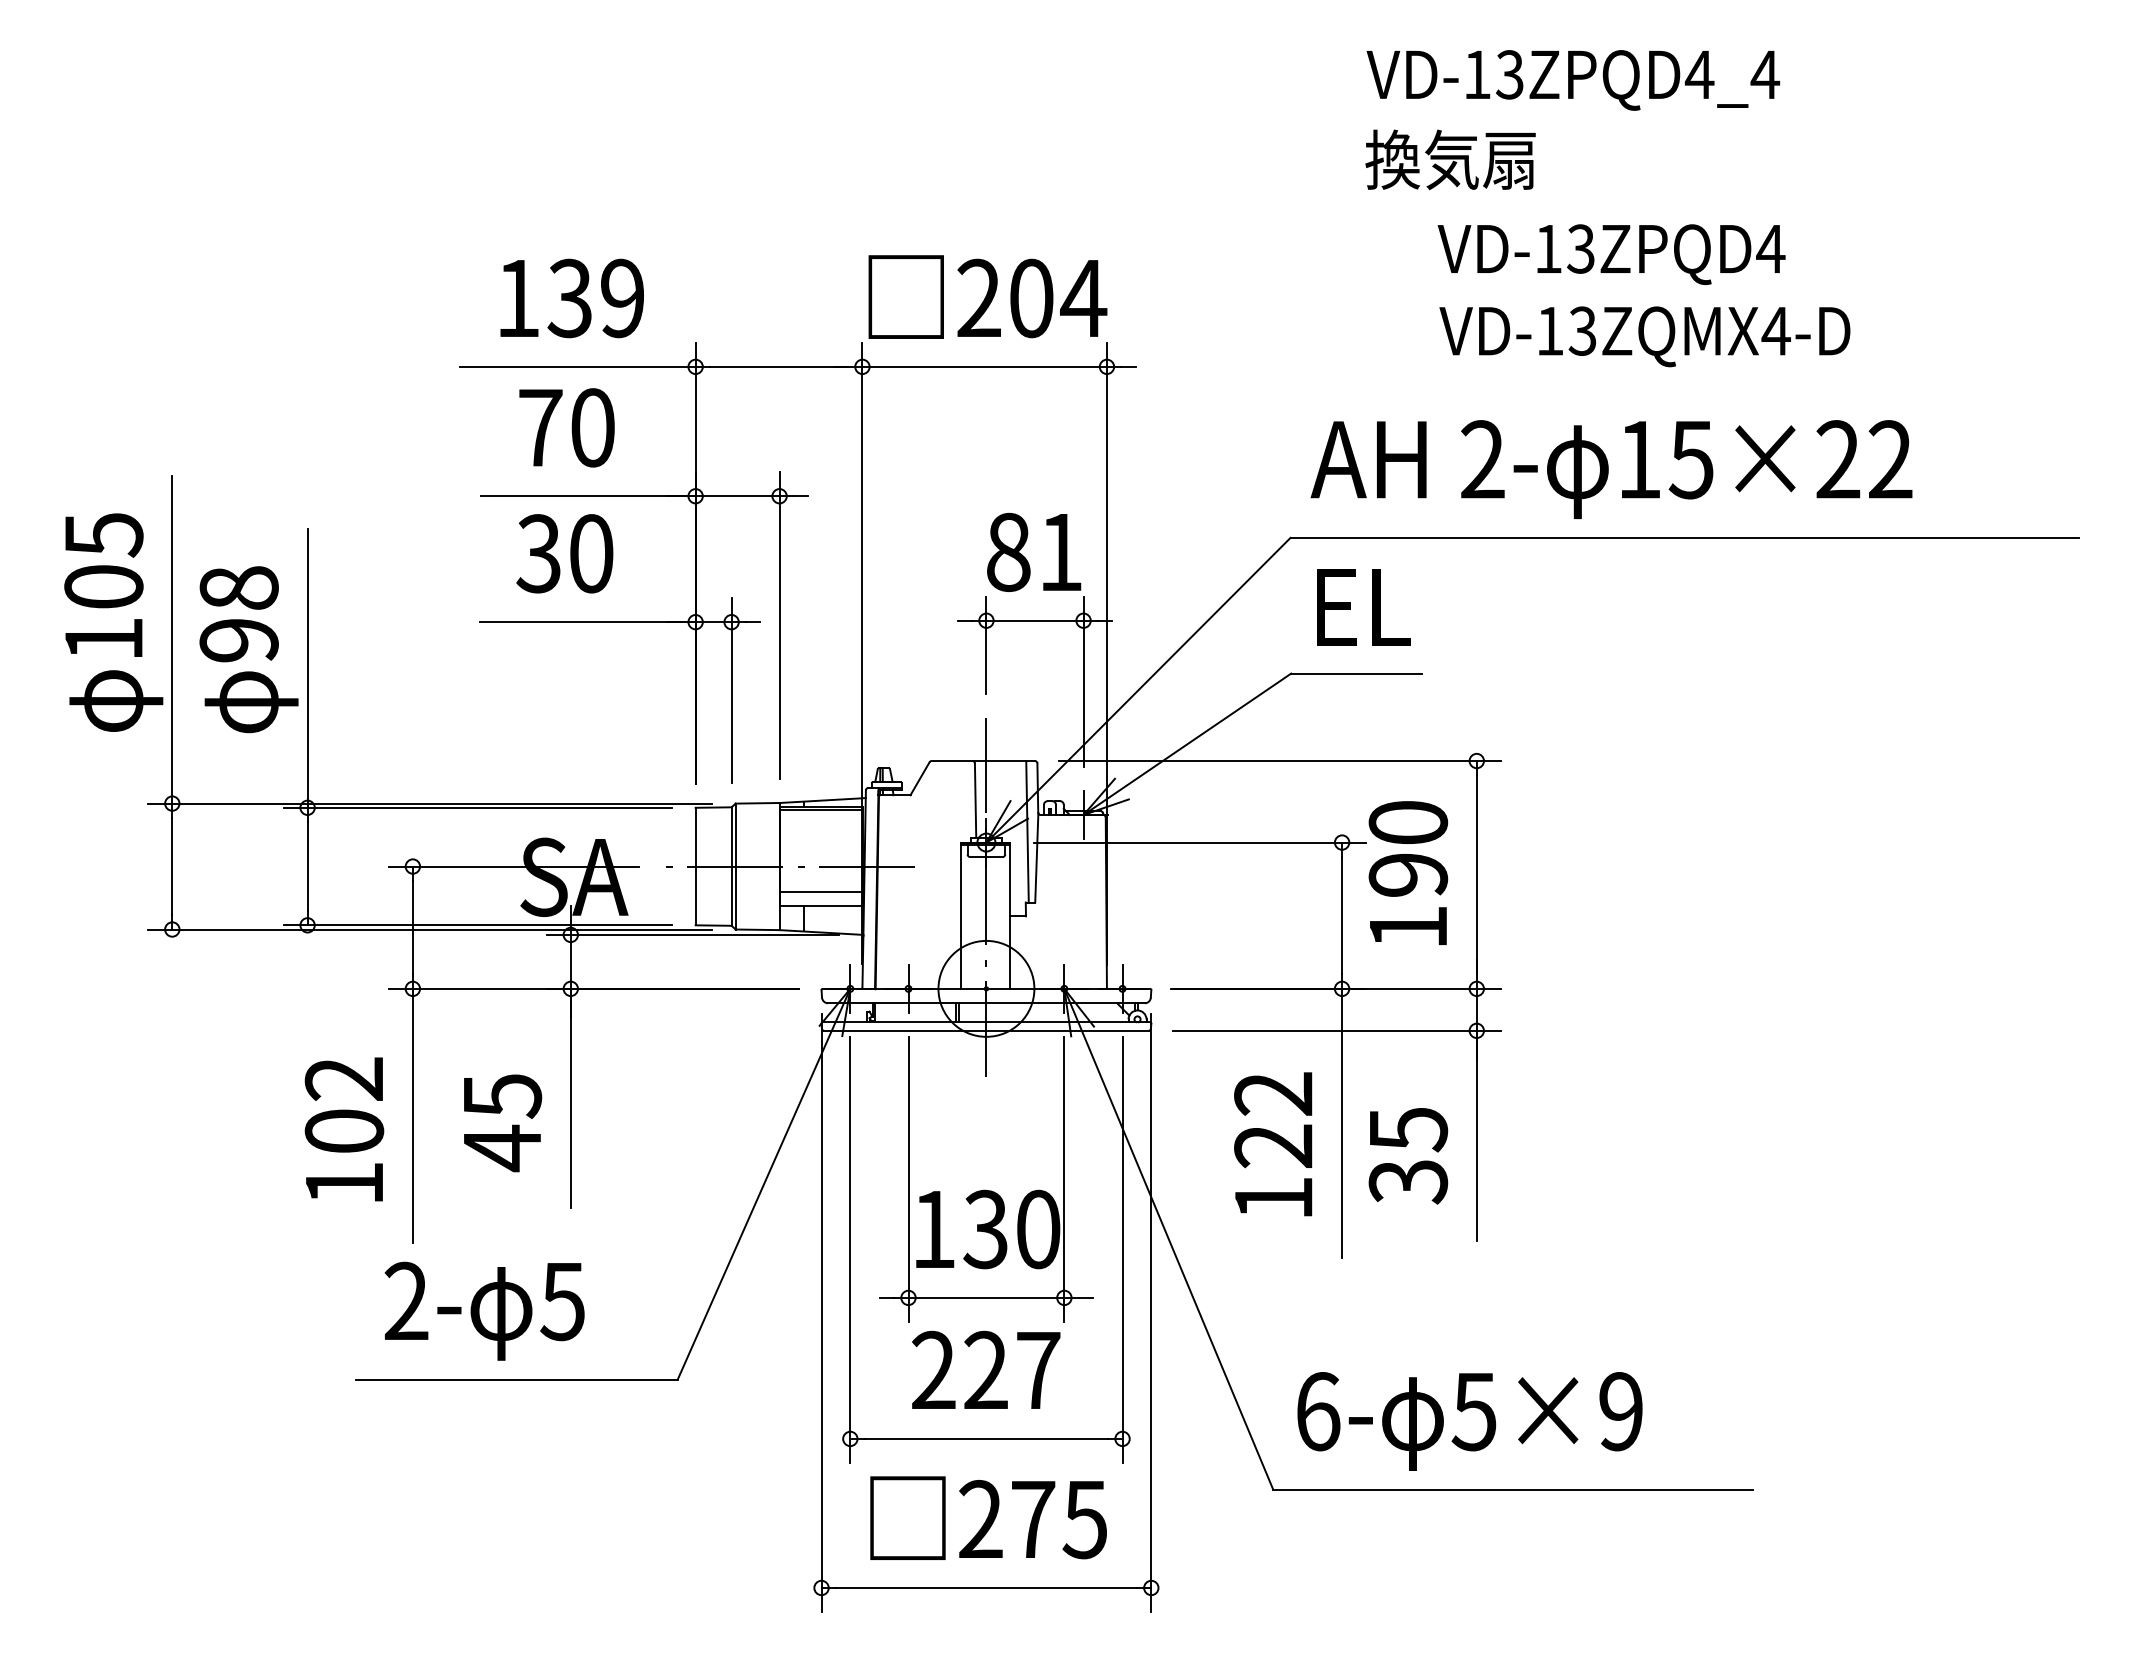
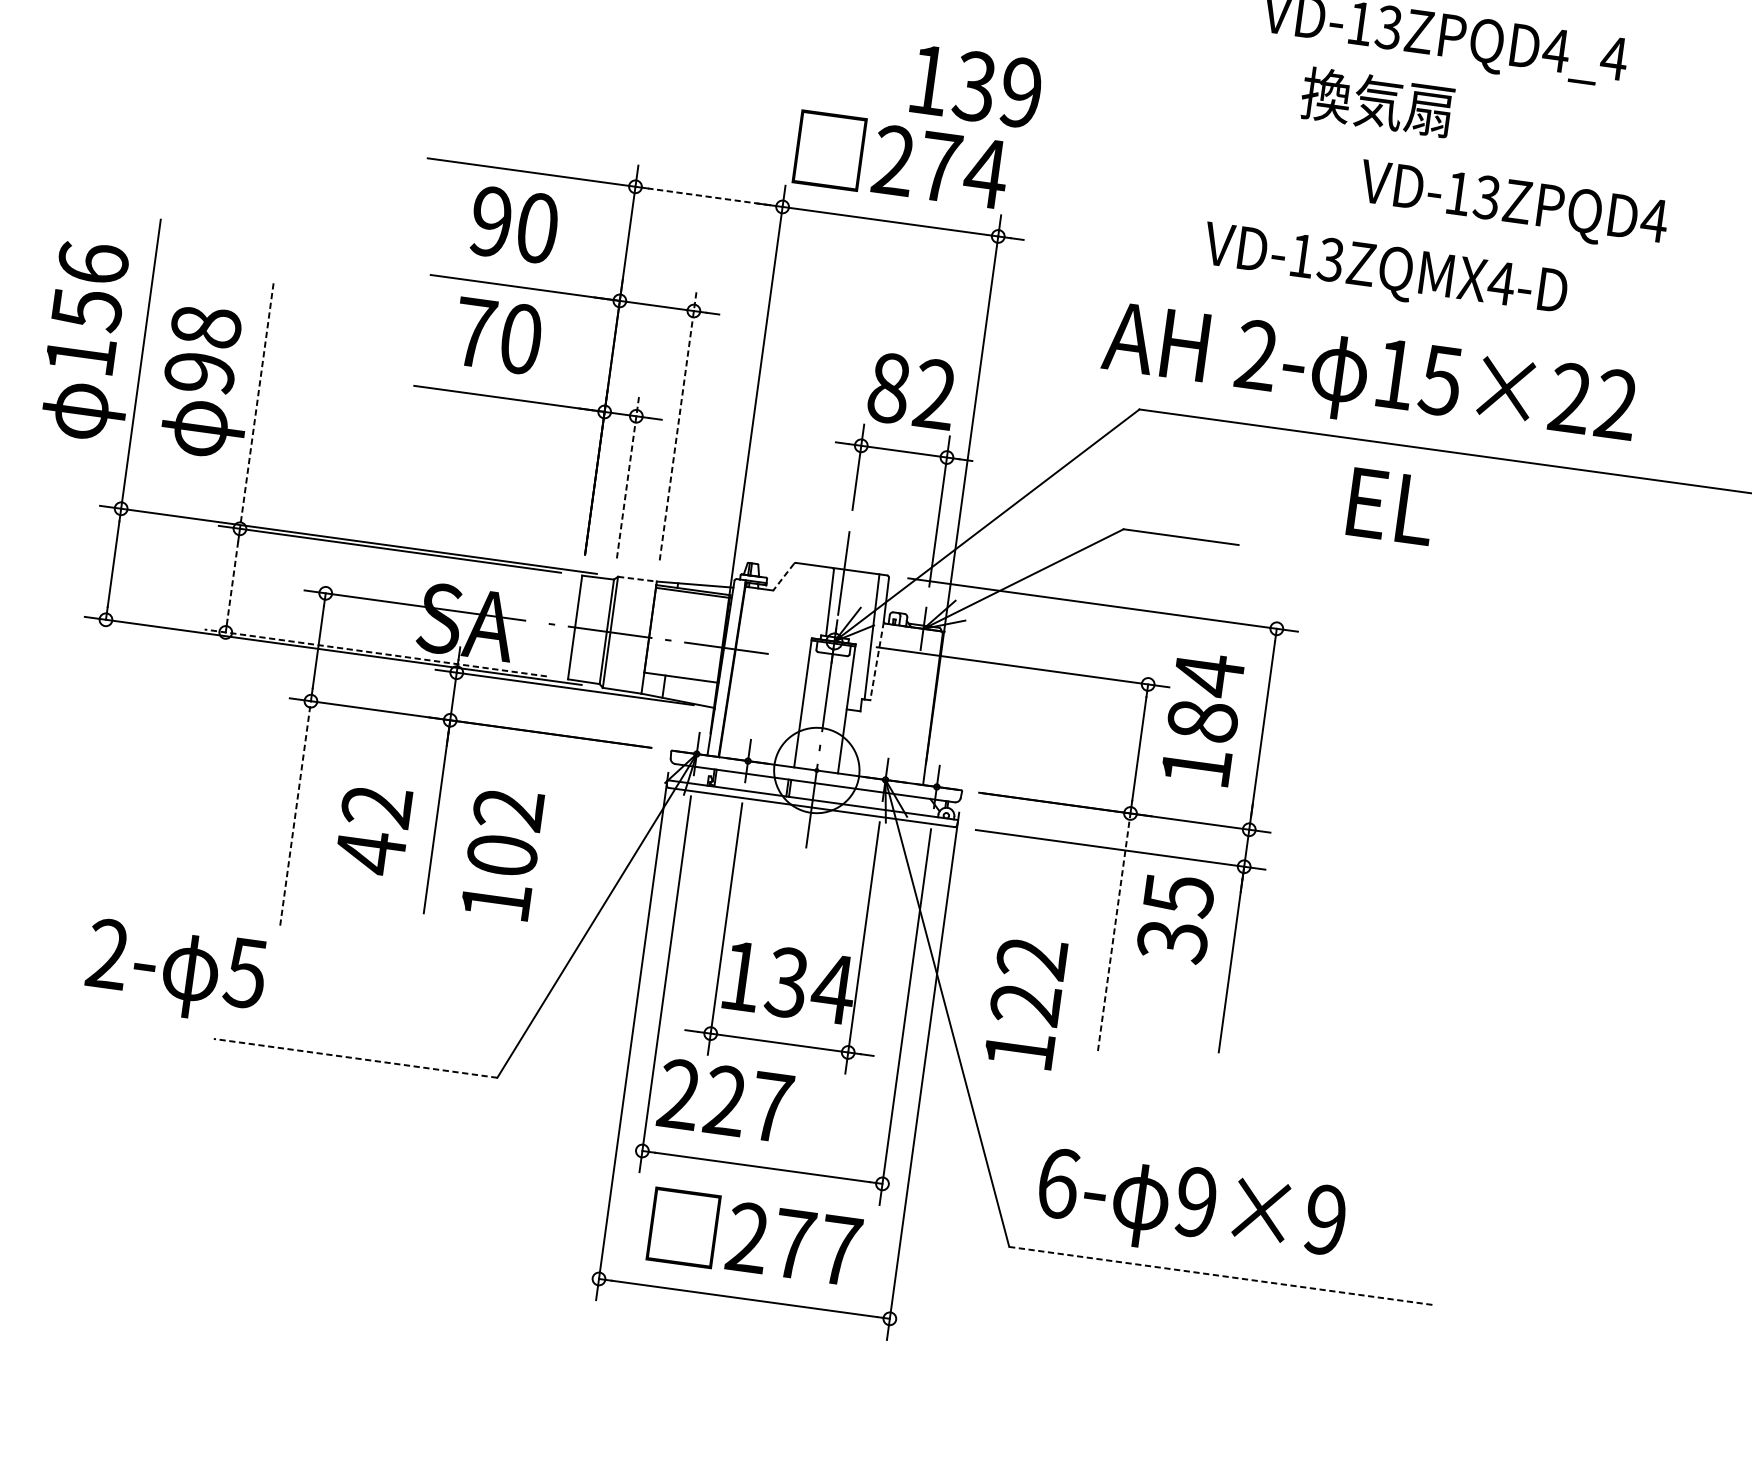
text: (1450, 159) -> (1377, 102), moved
text: (1611, 254) -> (1513, 206), moved
text: (571, 298) -> (976, 86), moved
text: (1031, 298) -> (939, 167), 204 -> 274
text: (1644, 336) -> (1384, 272), moved
line: (778, 366) -> (708, 196), solid -> dashed
text: (540, 427) -> (491, 221), 70 -> 90
text: (1611, 469) -> (1369, 379), moved
text: (1060, 551) -> (934, 393), 81 -> 82
text: (538, 553) -> (474, 332), 30 -> 70
text: (103, 561) -> (89, 286), 105 -> 156
text: (1363, 607) -> (1391, 506), moved
line: (779, 625) -> (678, 425), solid -> dashed
line: (307, 669) -> (256, 406), solid -> dashed
line: (731, 690) -> (628, 476), solid -> dashed
line: (919, 779) -> (783, 577), solid -> dashed
line: (757, 803) -> (637, 579), solid -> dashed
text: (1408, 847) -> (1206, 696), 190 -> 184
line: (1036, 857) -> (876, 660), solid -> dashed
line: (307, 867) -> (232, 581), solid -> dashed
line: (821, 891) -> (683, 664), removed
line: (477, 925) -> (375, 653), solid -> dashed
text: (502, 1096) -> (376, 806), 45 -> 42
line: (412, 1115) -> (295, 812), solid -> dashed
line: (1342, 1123) -> (1114, 932), solid -> dashed
text: (344, 1129) -> (502, 853), moved
text: (1273, 1144) -> (1025, 1002), moved
text: (1408, 1156) -> (1175, 919), moved
text: (1037, 1229) -> (832, 988), 130 -> 134
text: (484, 1310) -> (175, 971), moved
text: (986, 1369) -> (725, 1100), moved
line: (517, 1379) -> (356, 1058), solid -> dashed
text: (1473, 1411) -> (1195, 1202), 5×9 -> 9×9
line: (1513, 1489) -> (1221, 1275), solid -> dashed
text: (1084, 1520) -> (839, 1251), 275 -> 277

